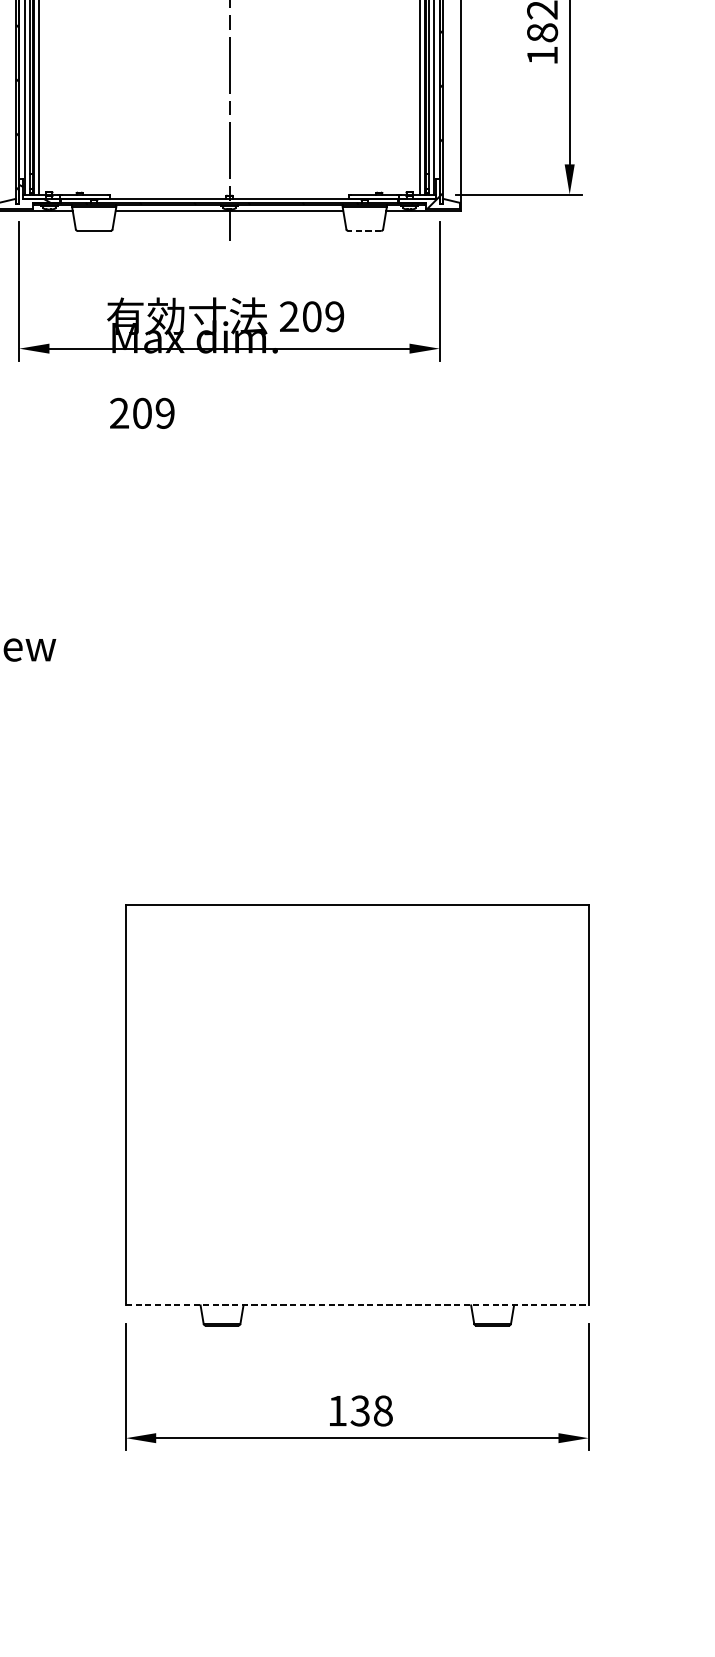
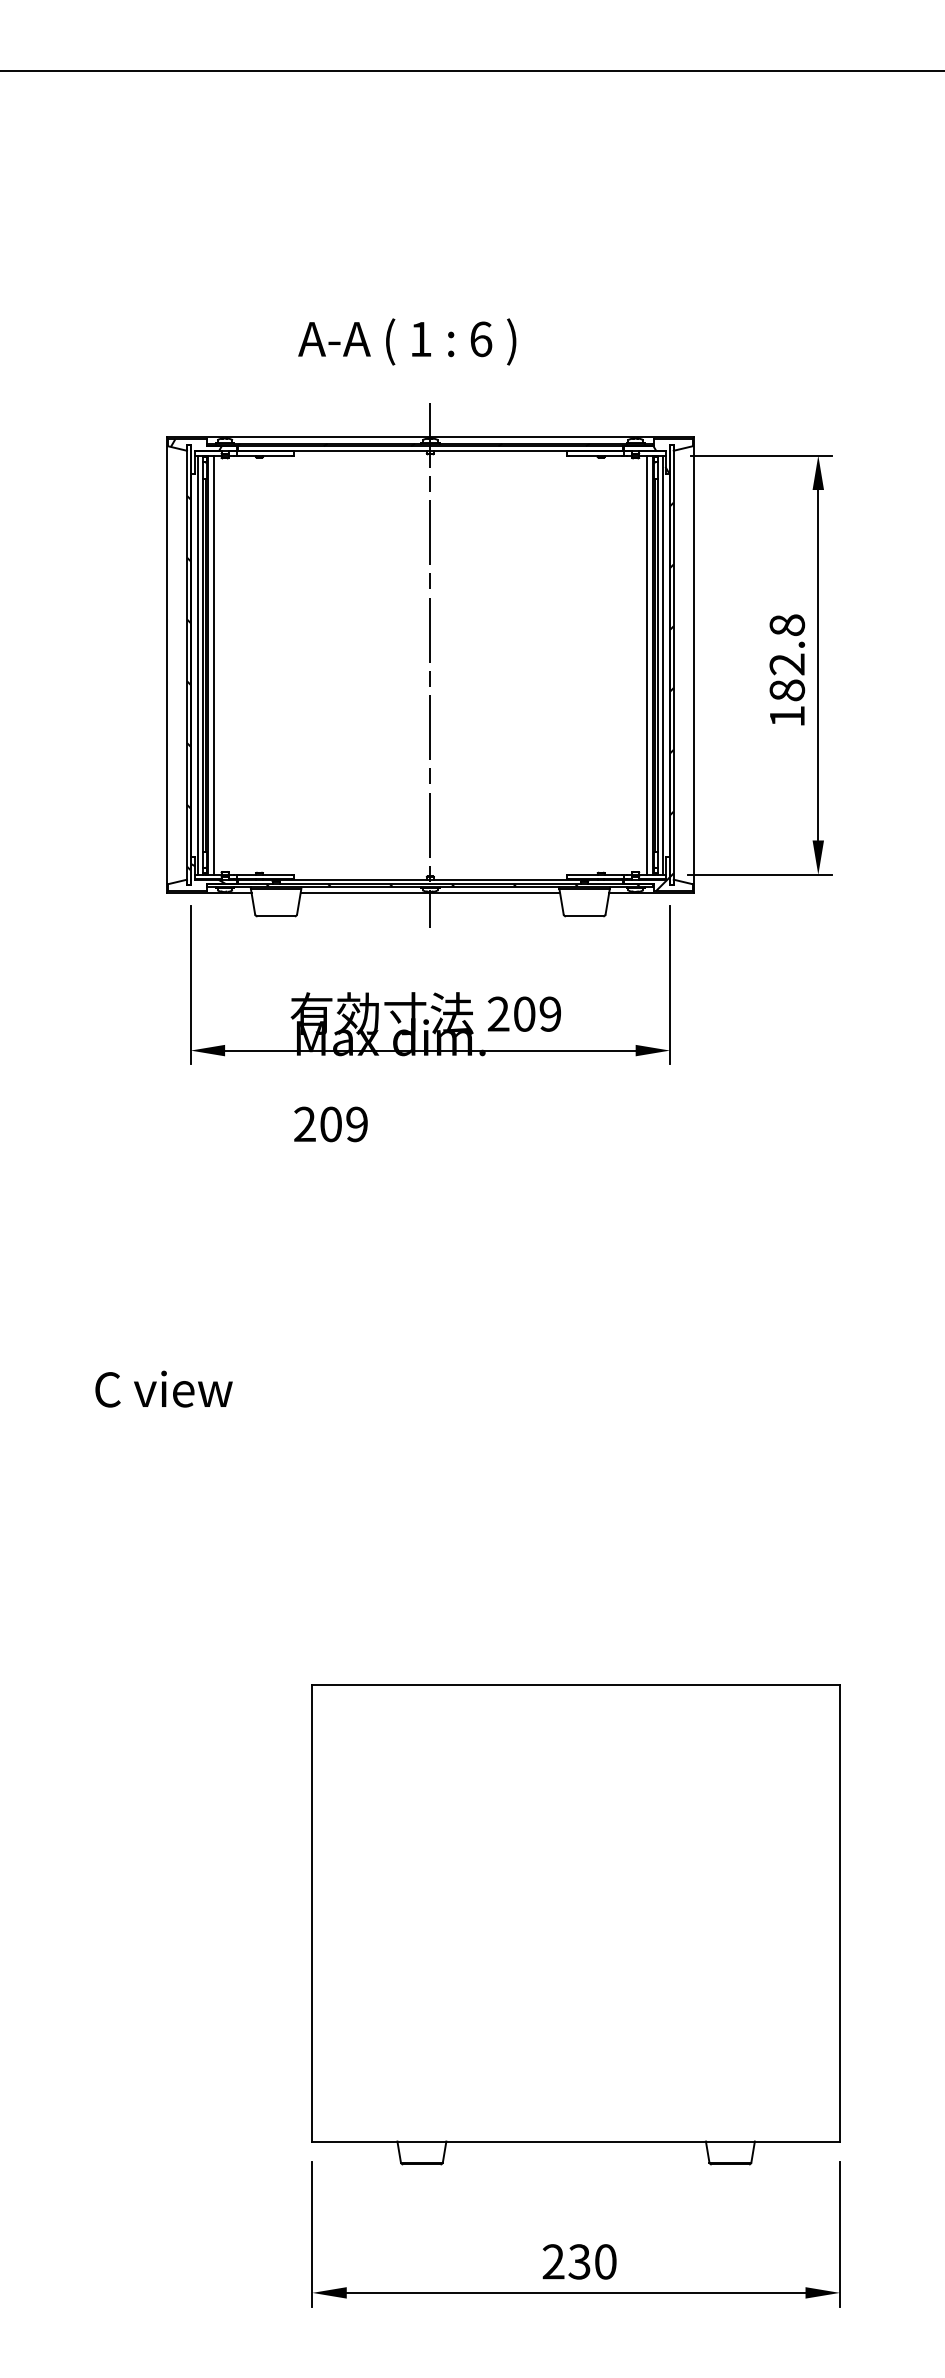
line: (364, 231) -> (584, 916), dashed -> solid
line: (357, 1305) -> (576, 2141), dashed -> solid
text: (360, 1410) -> (579, 2261), 138 -> 230

